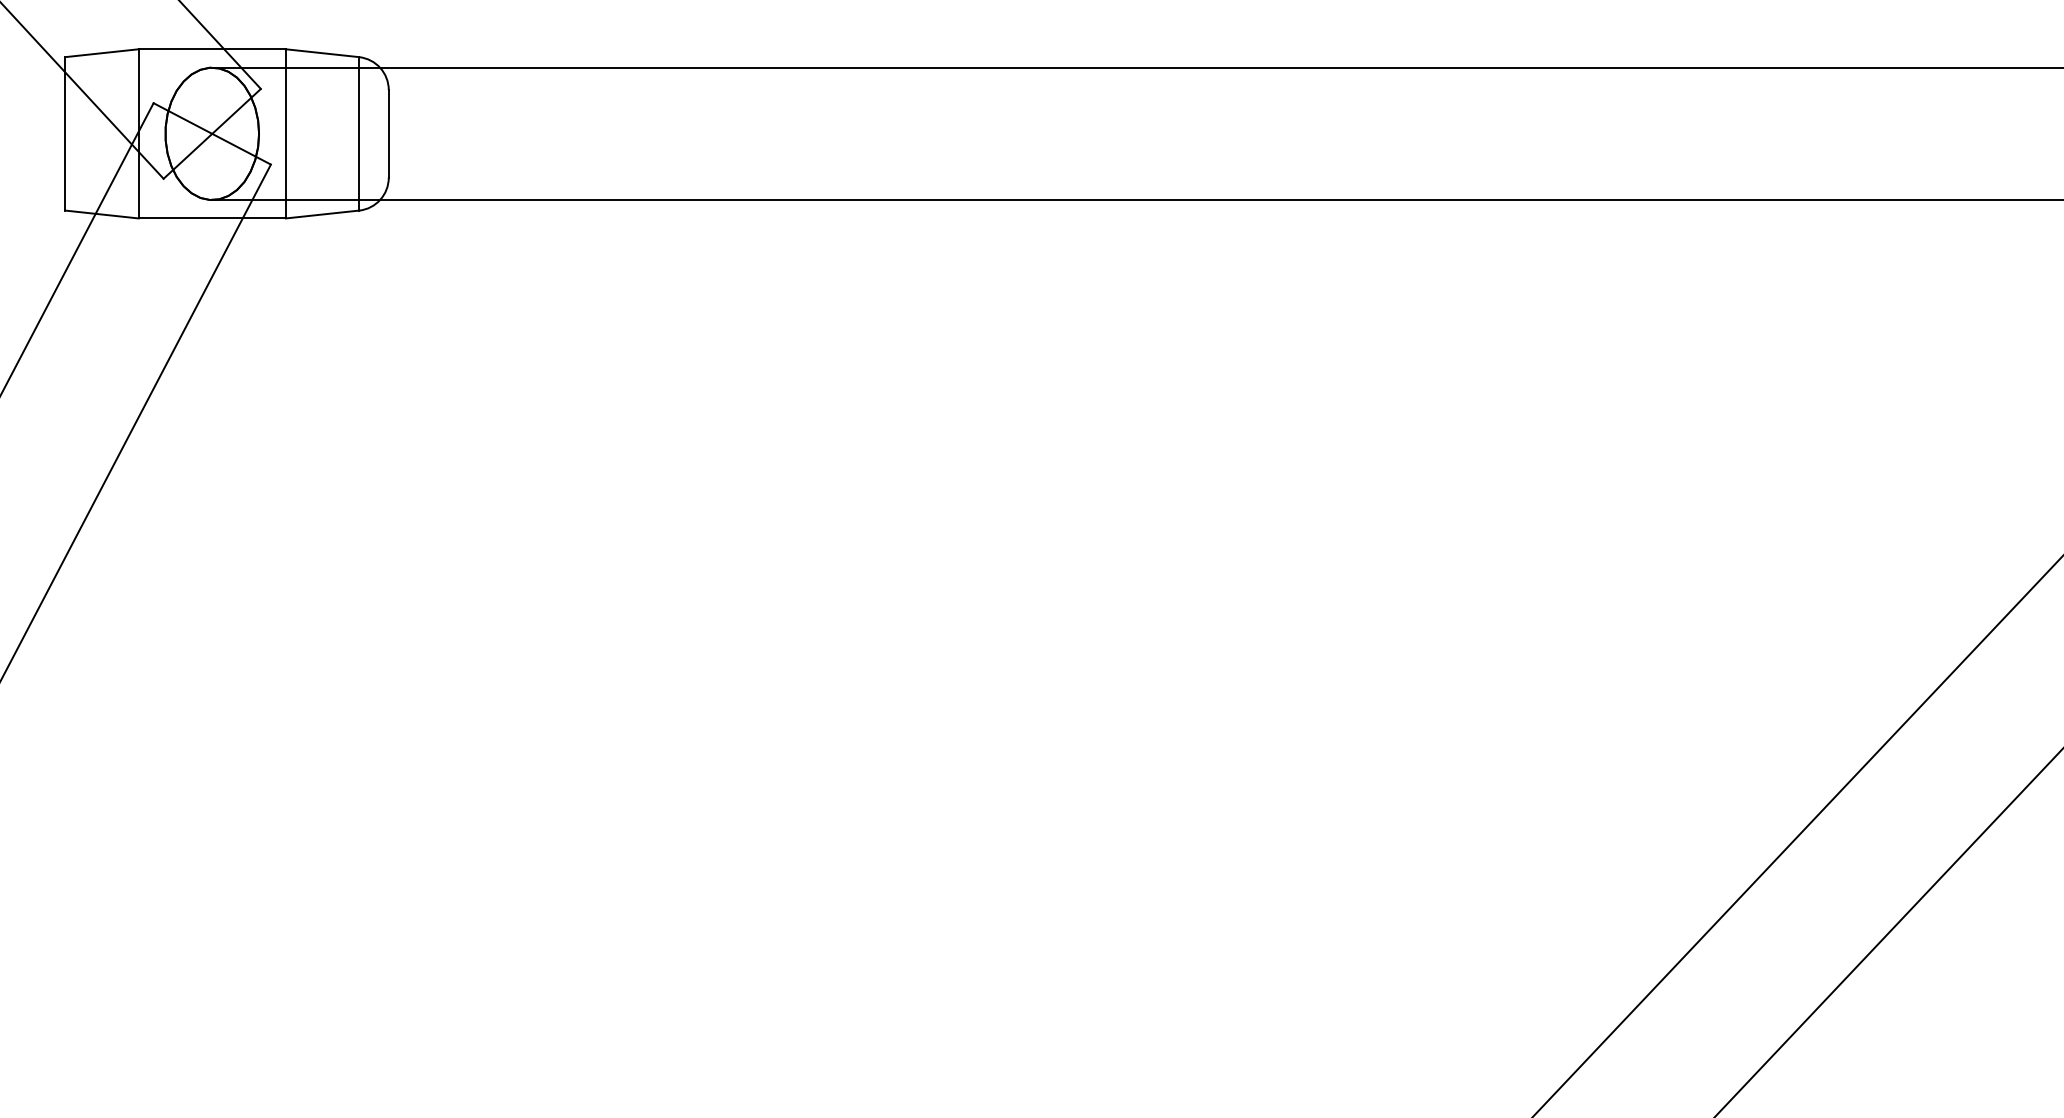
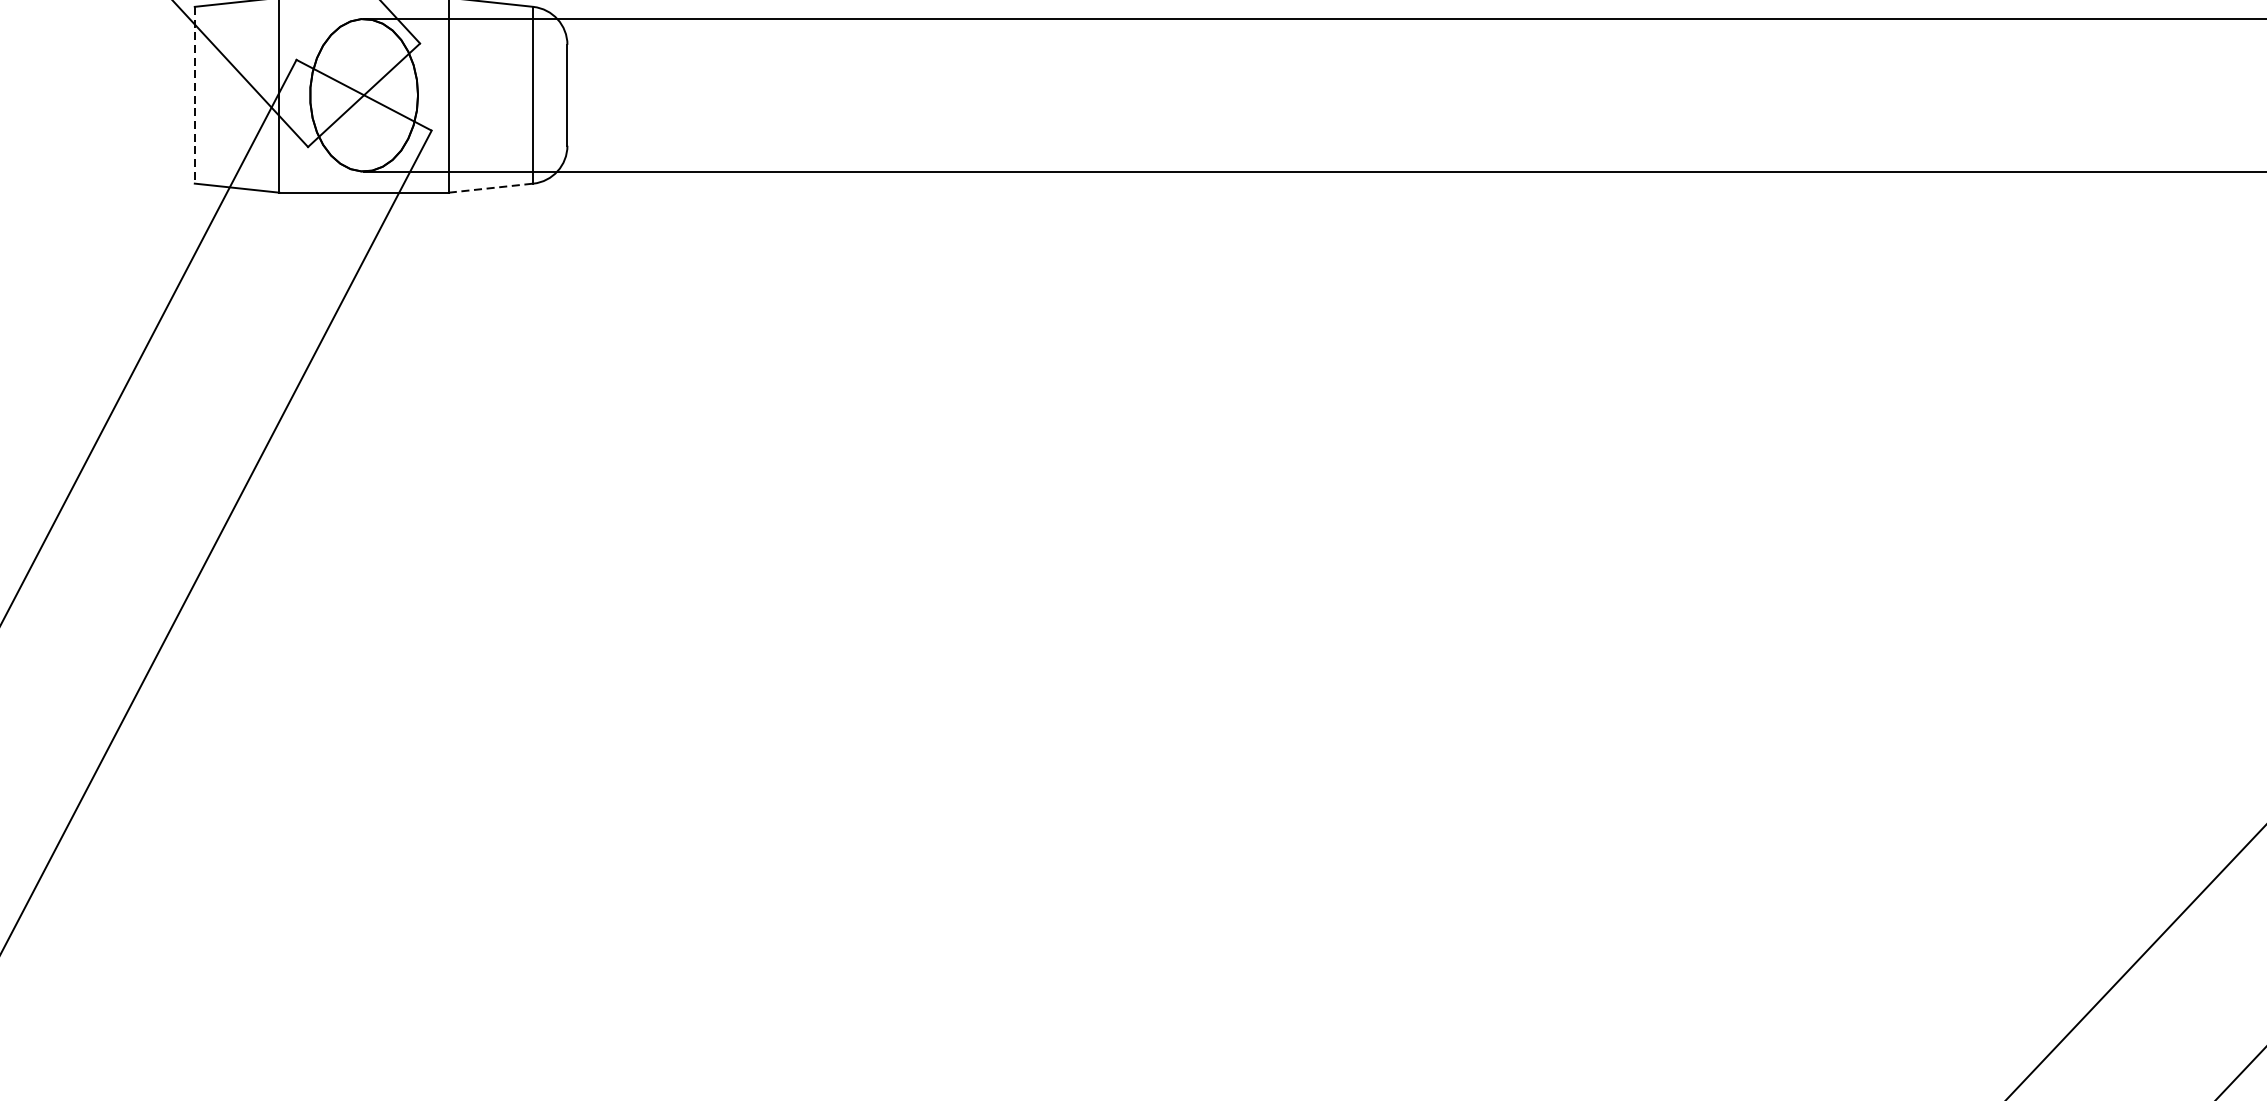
line: (65, 133) -> (195, 94), solid -> dashed
line: (322, 214) -> (491, 188), solid -> dashed

